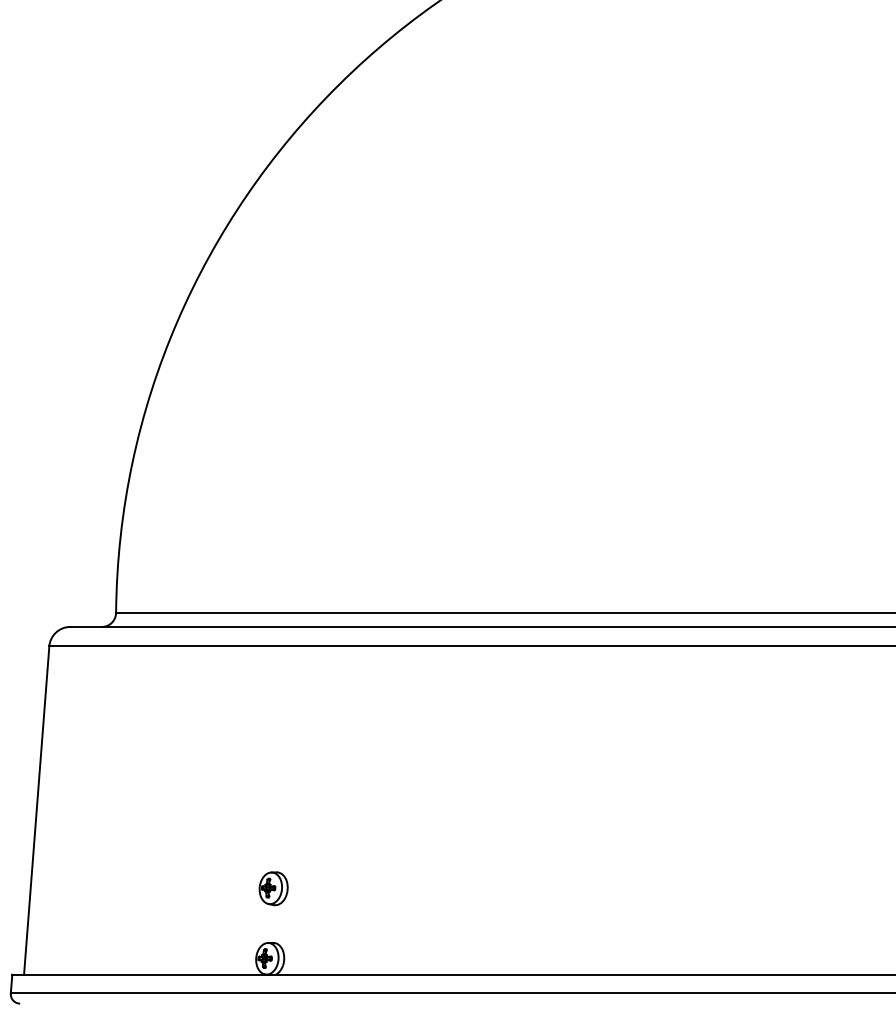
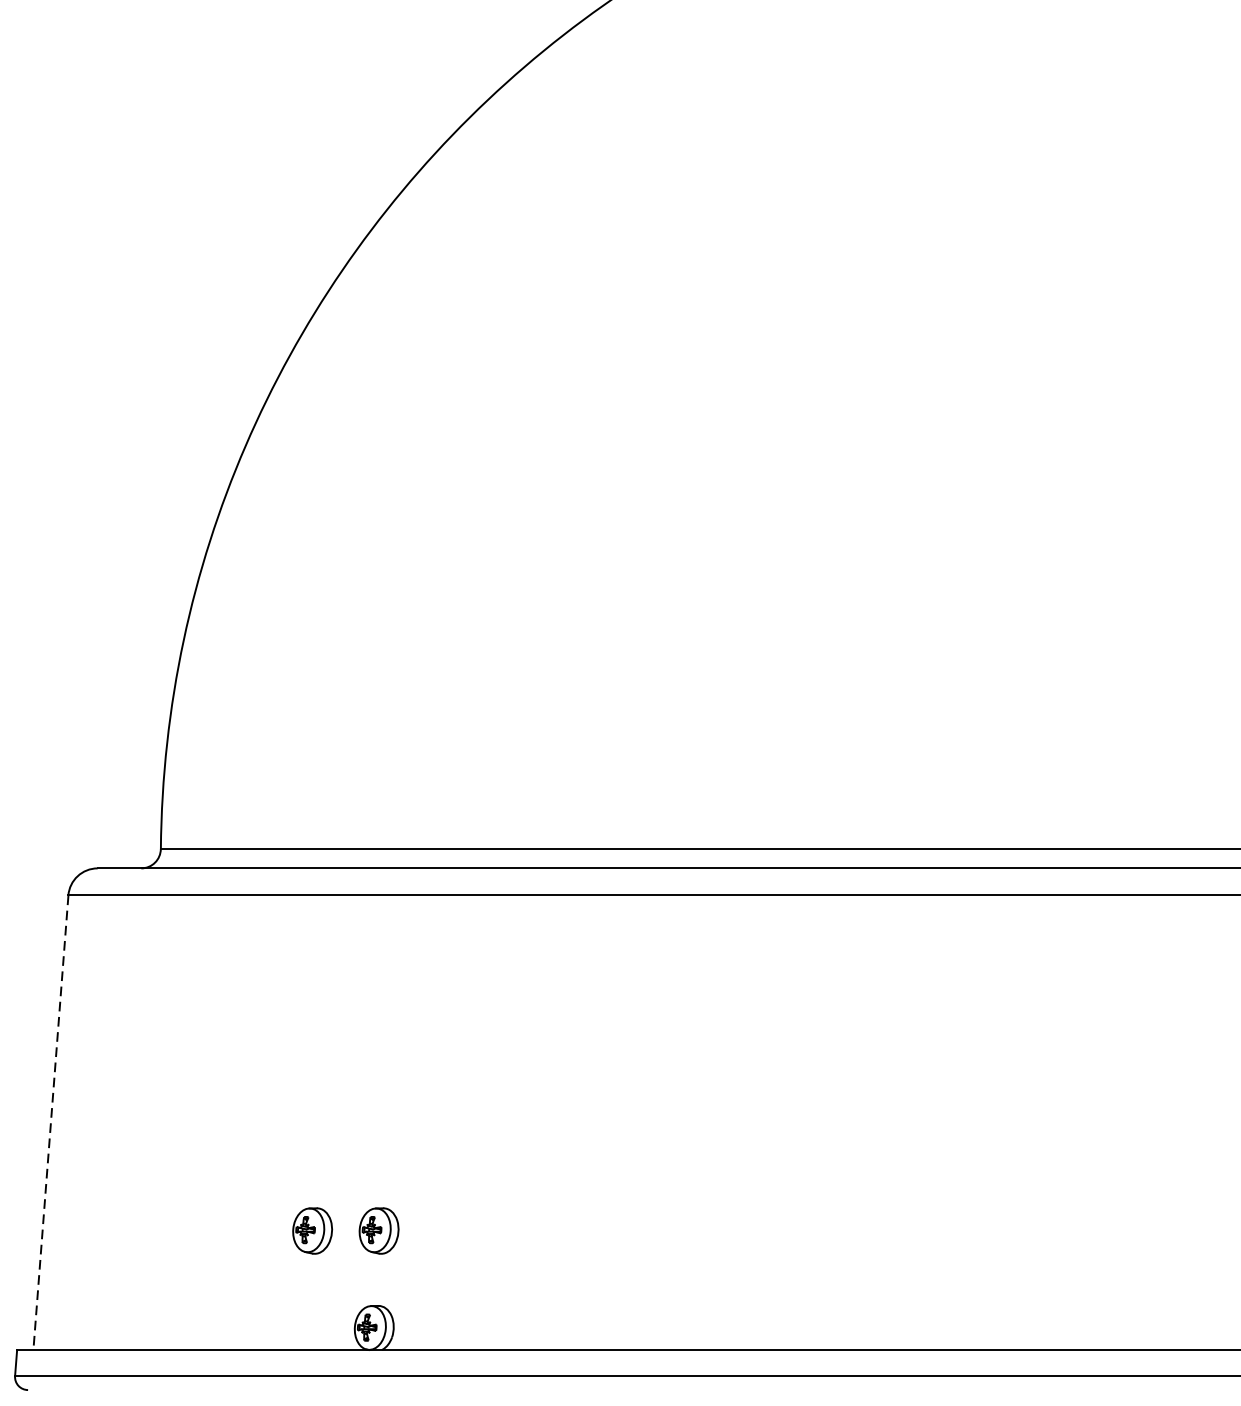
line: (36, 810) -> (50, 1122), solid -> dashed
part: (225, 888) -> (312, 1230), added

